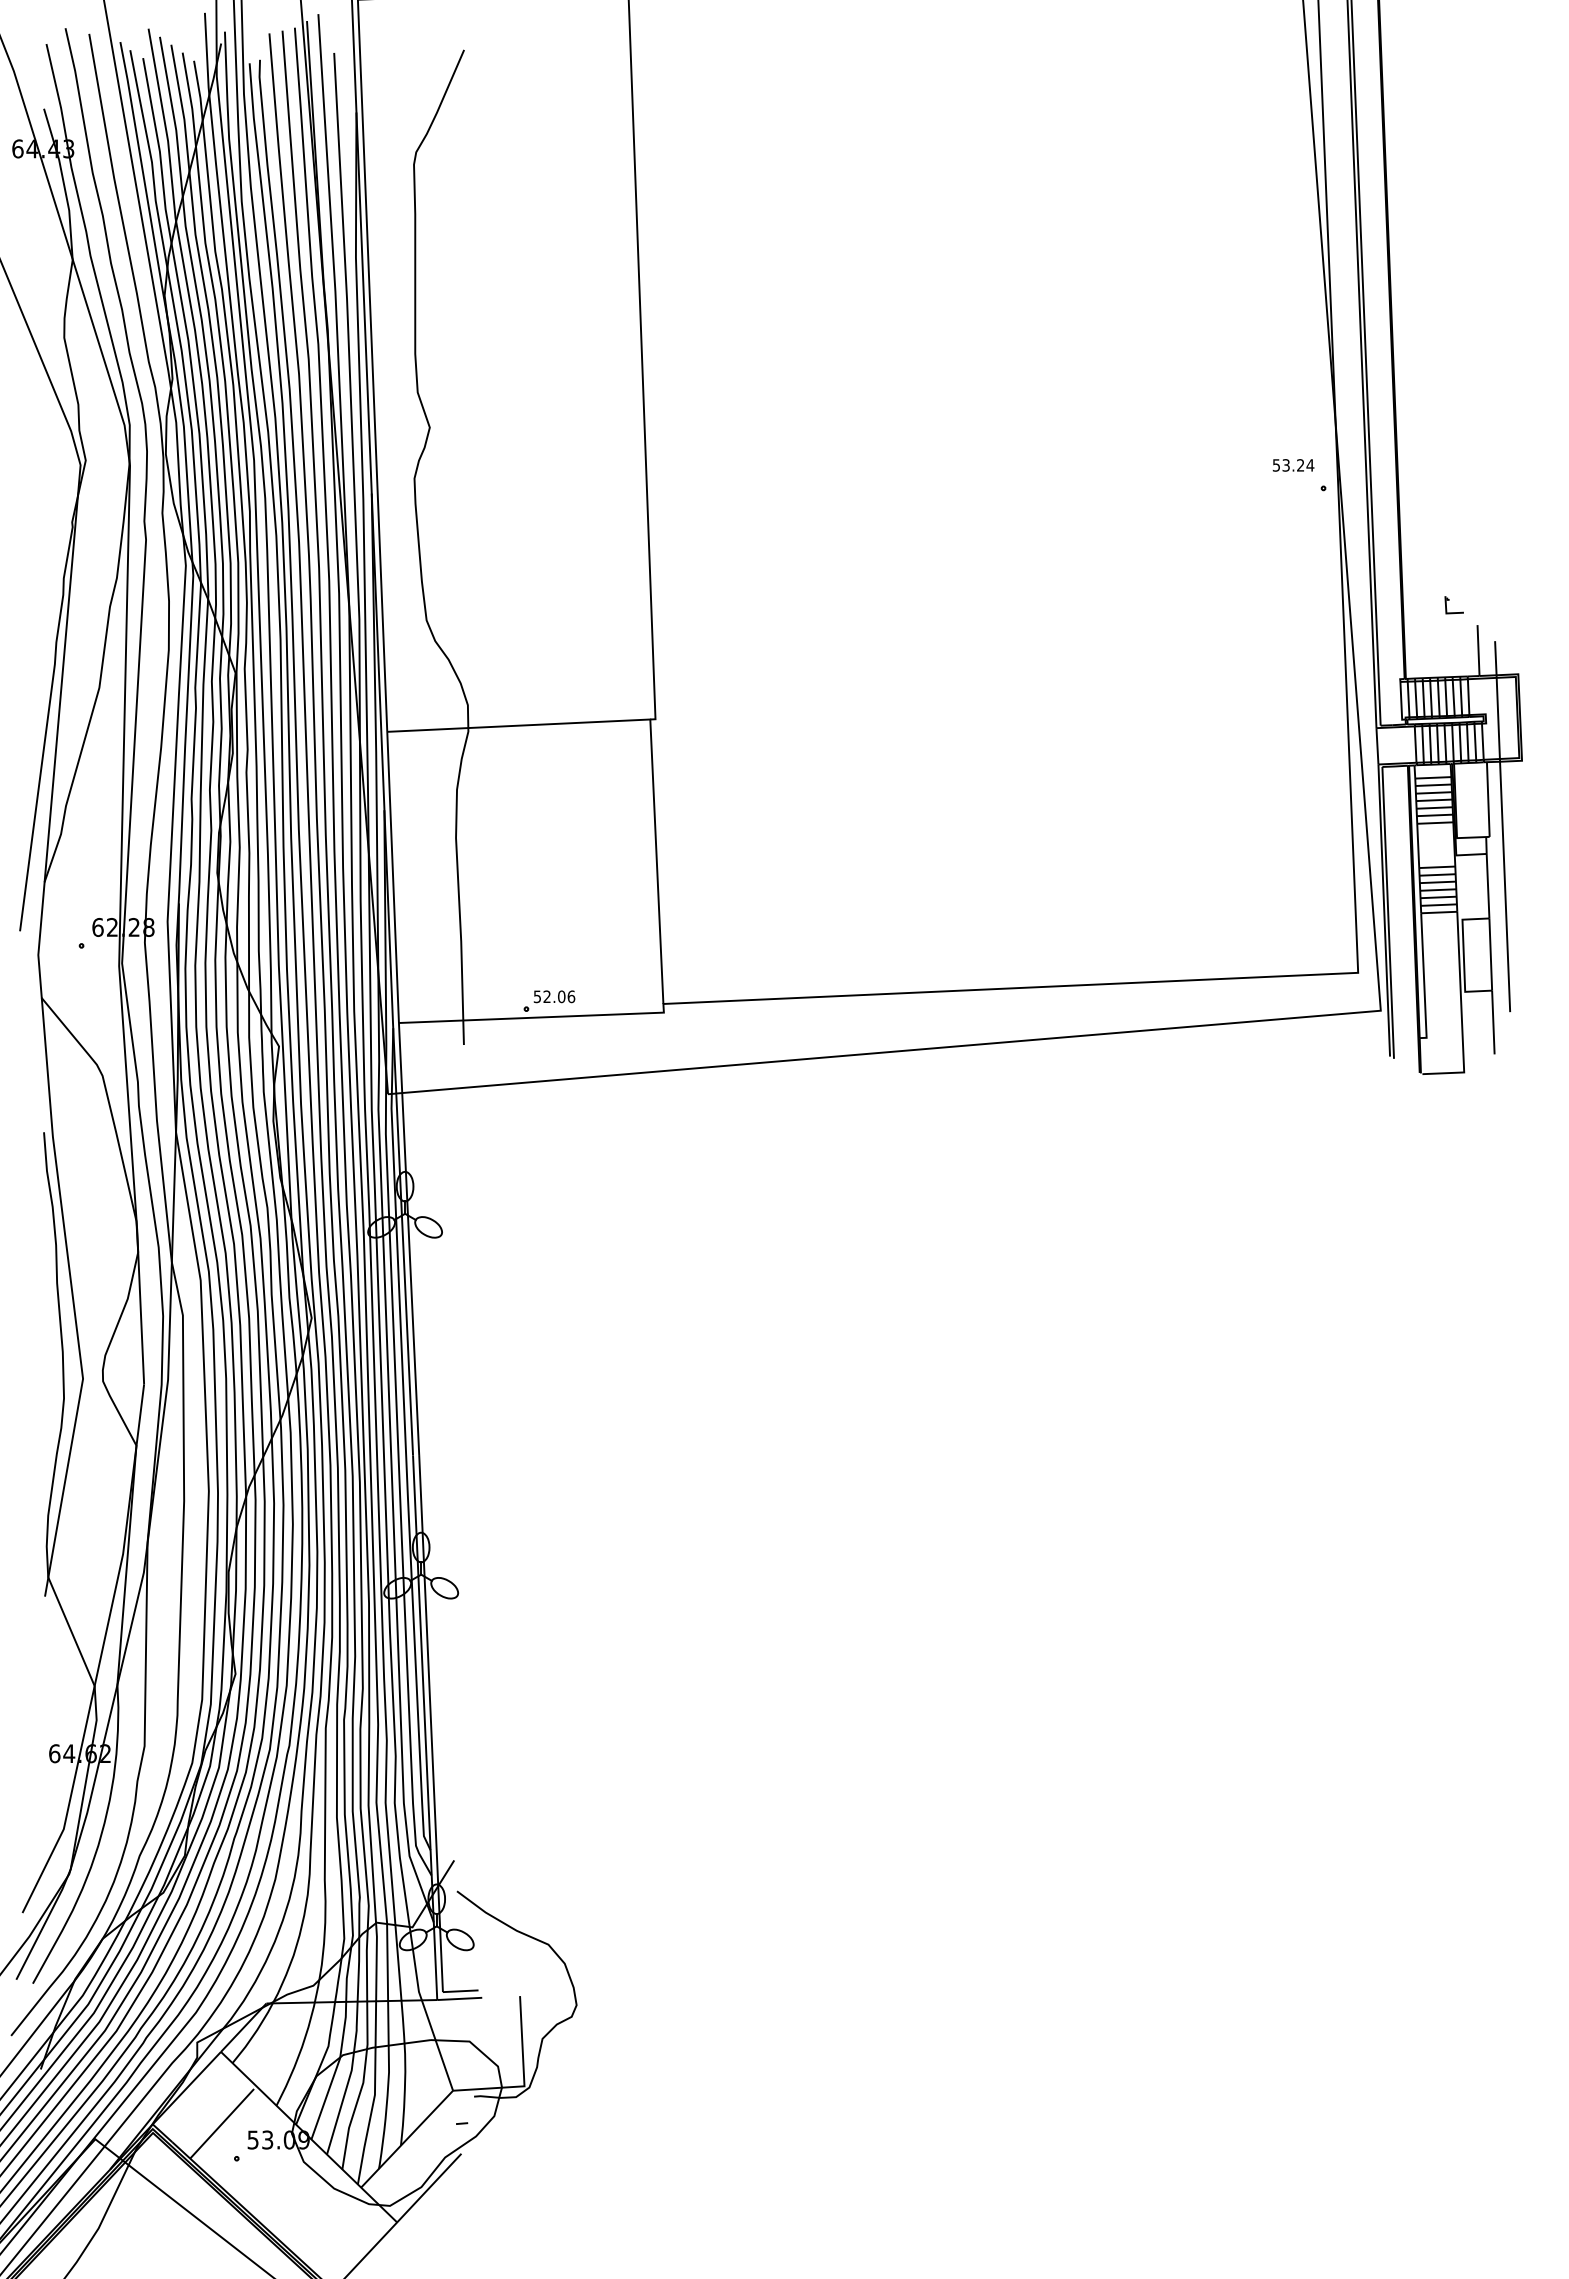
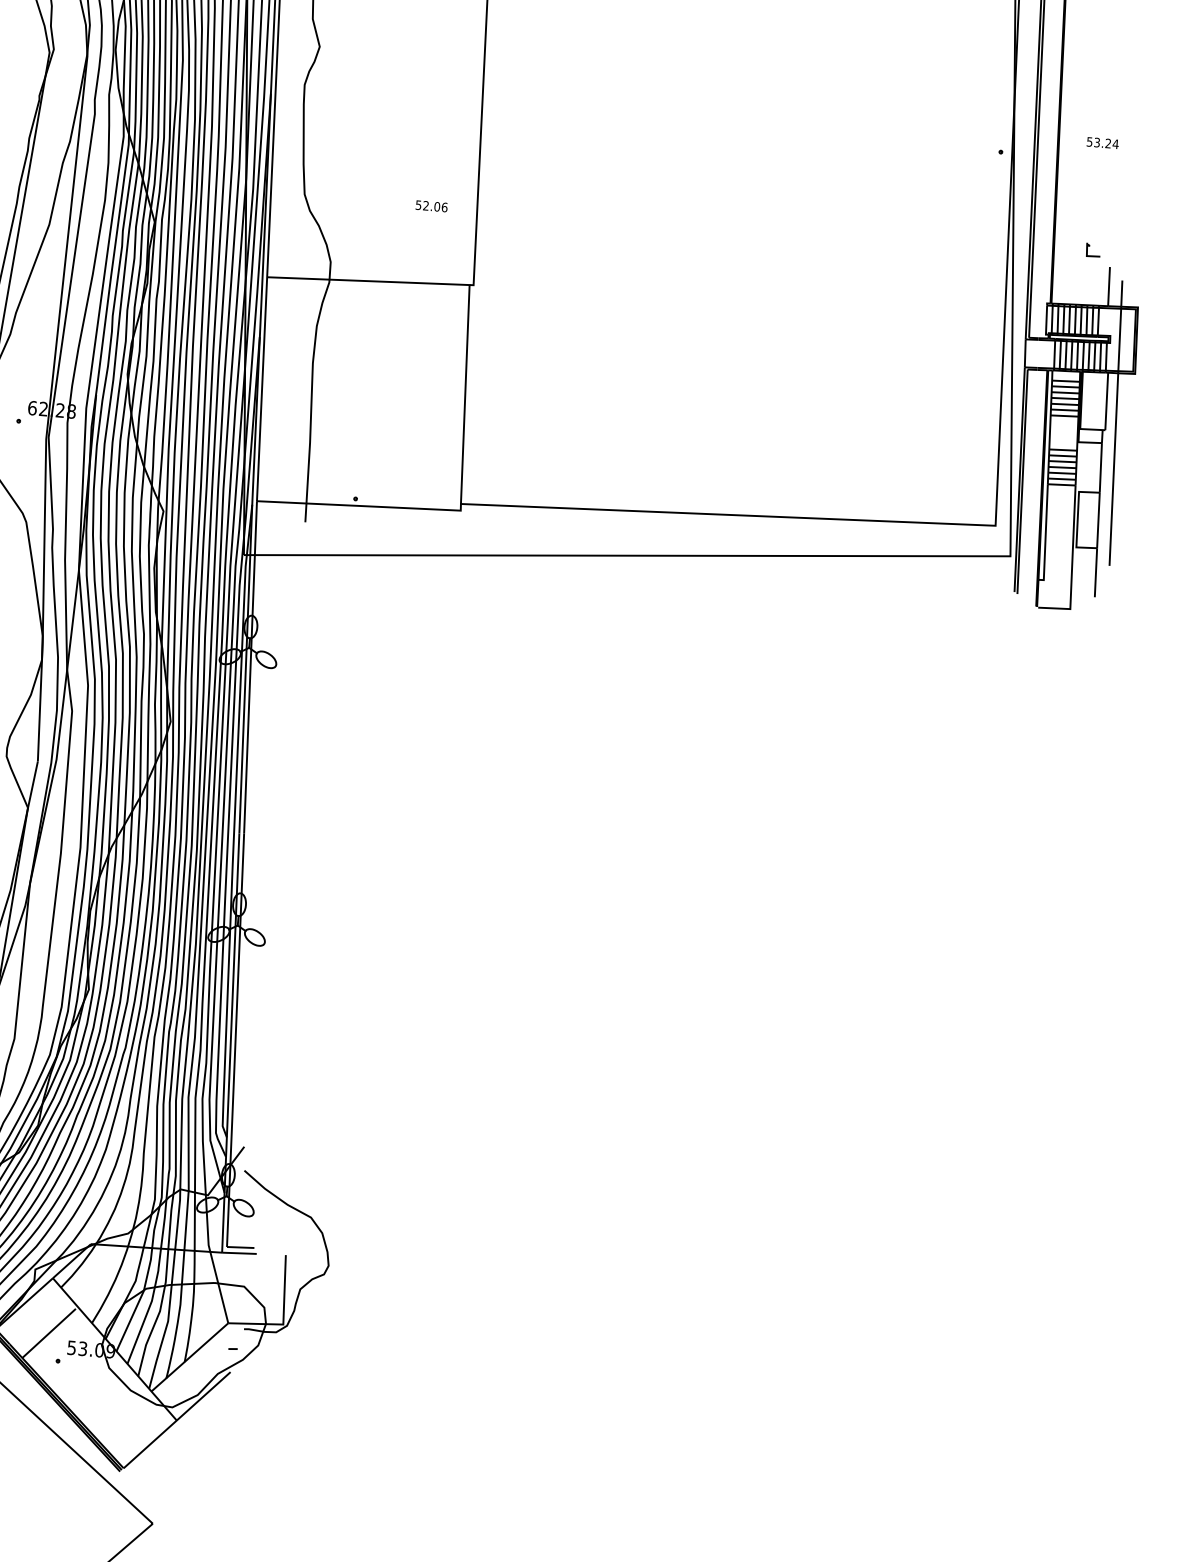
text: (1293, 465) -> (1102, 143), moved
text: (554, 996) -> (431, 206), moved

